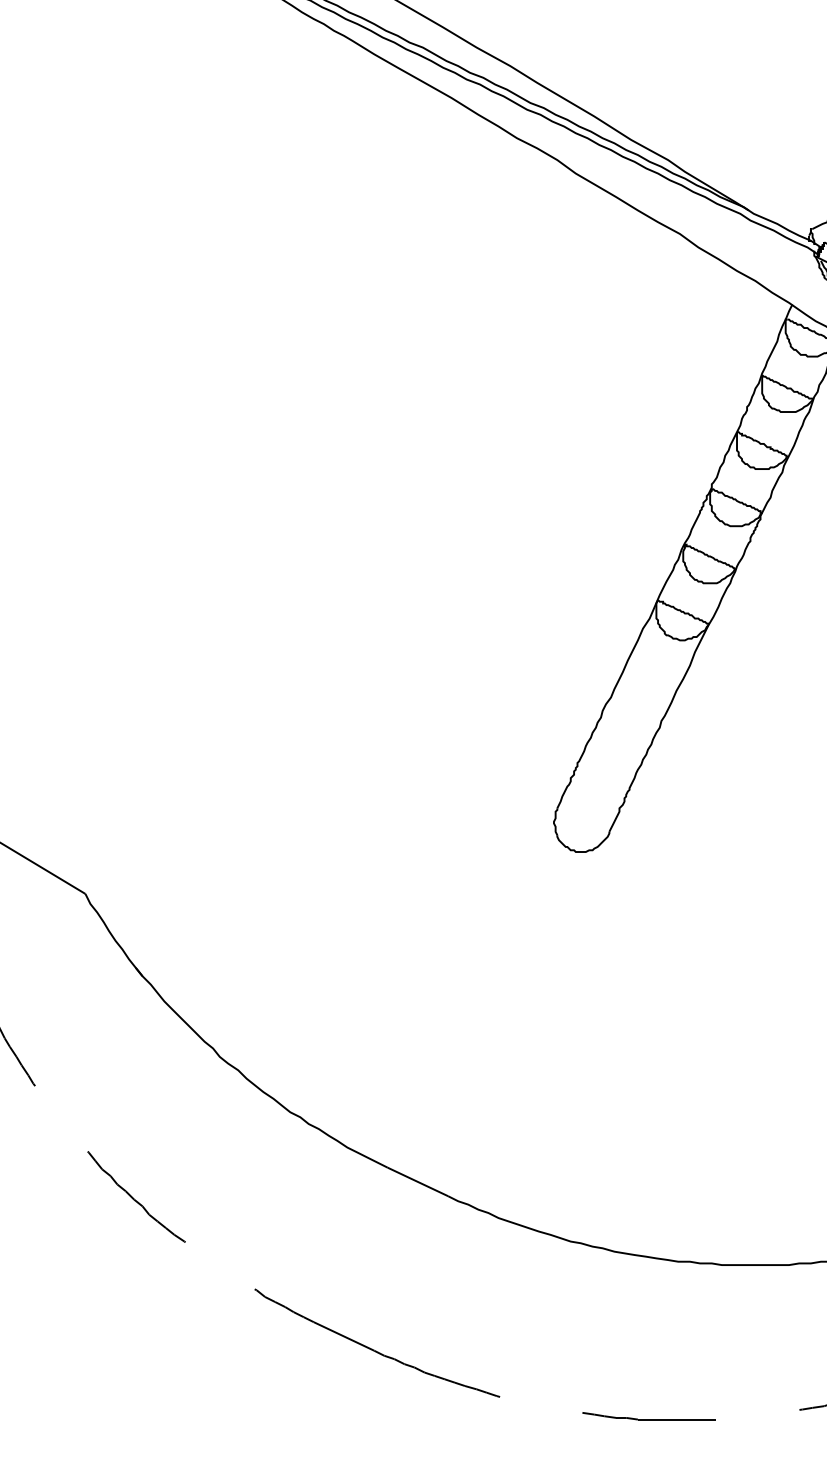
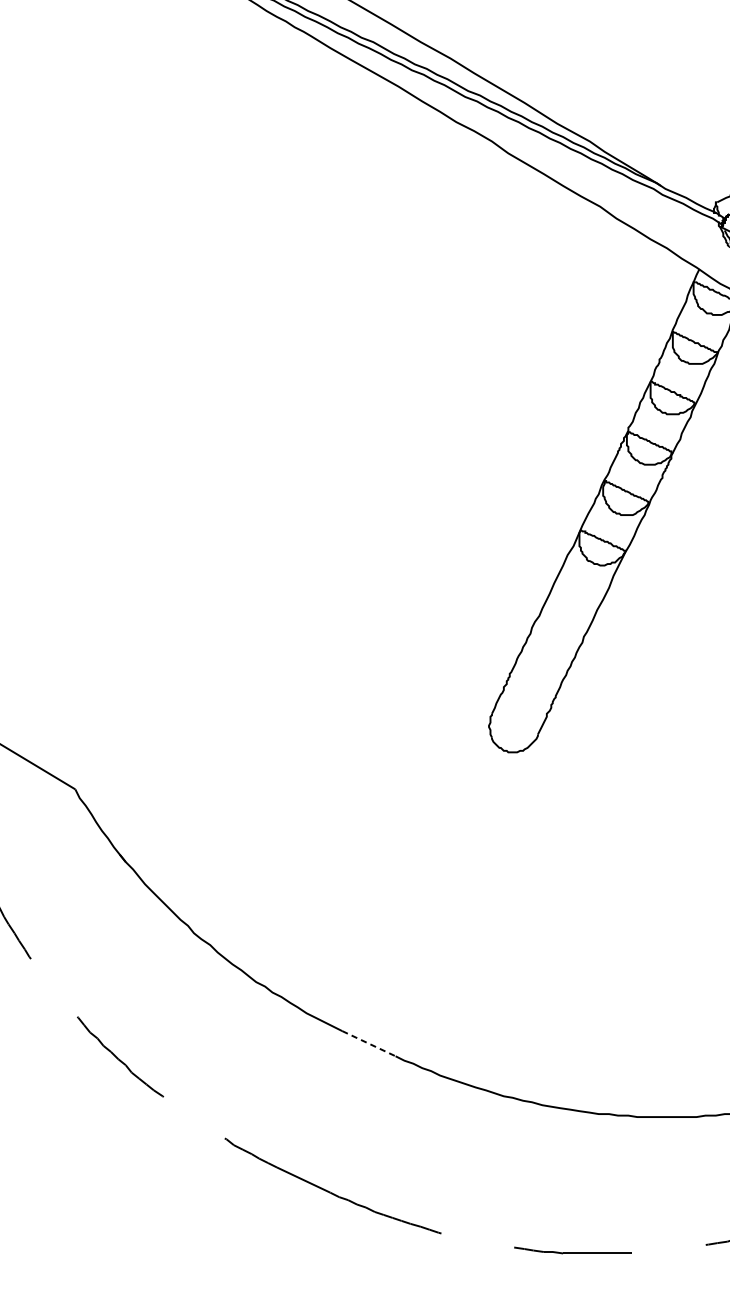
line: (418, 1182) -> (369, 1044), solid -> dashed

